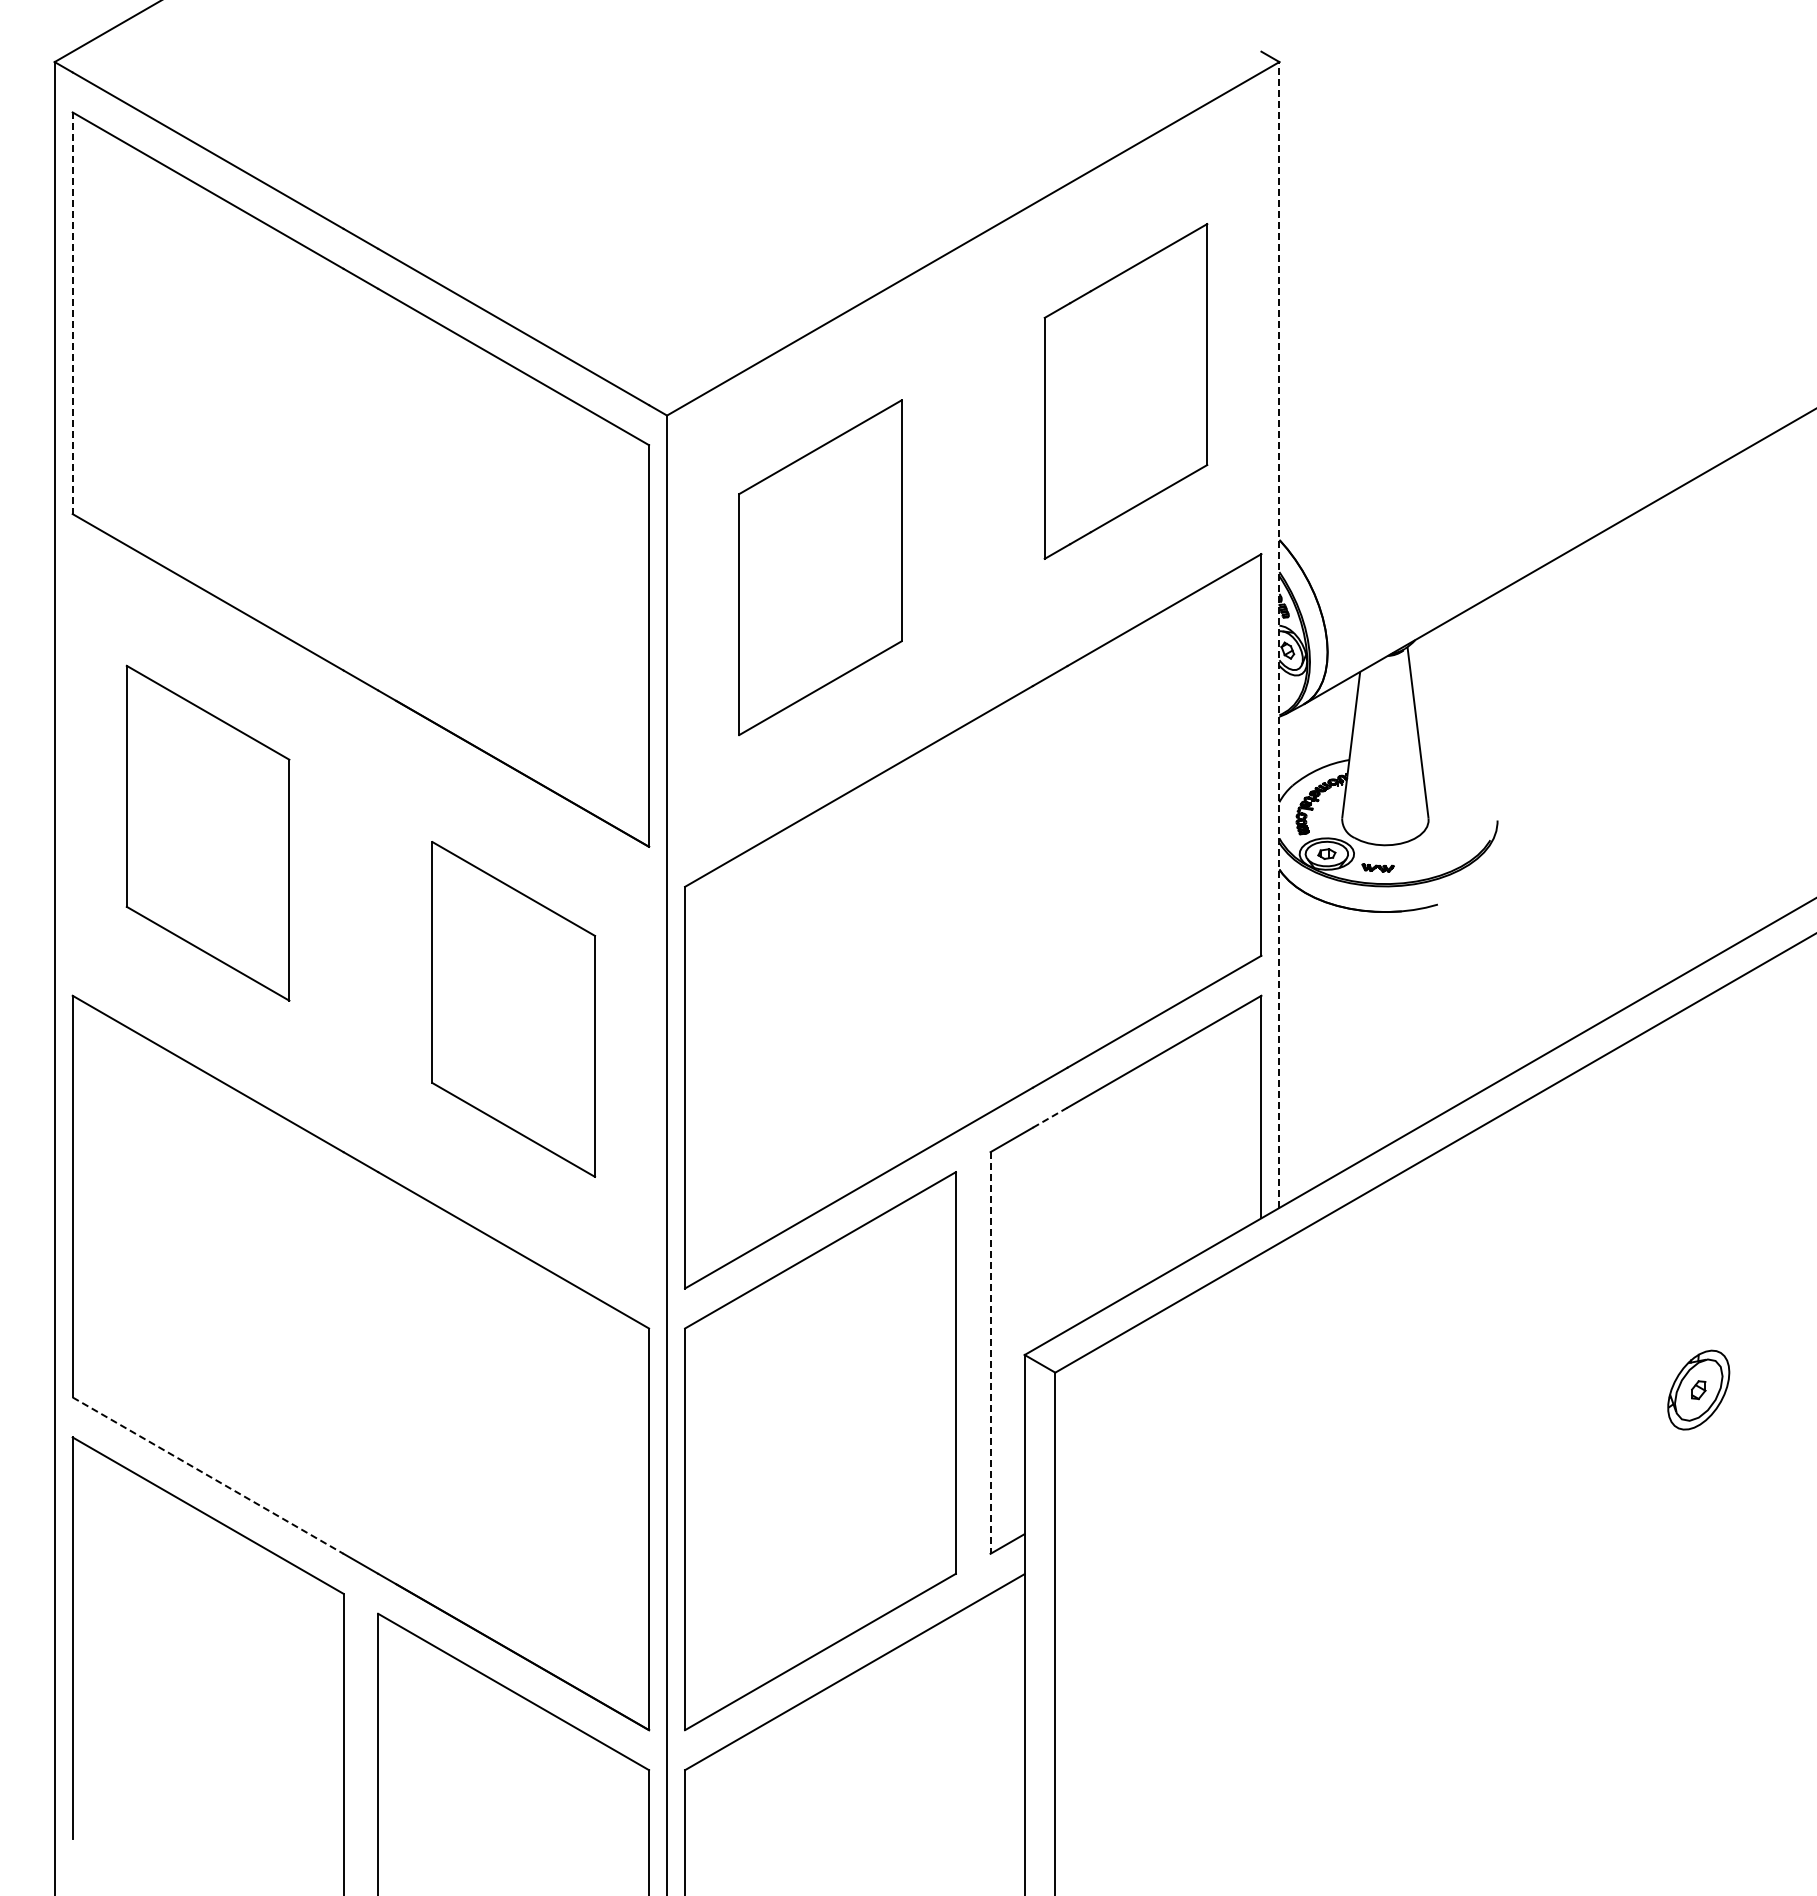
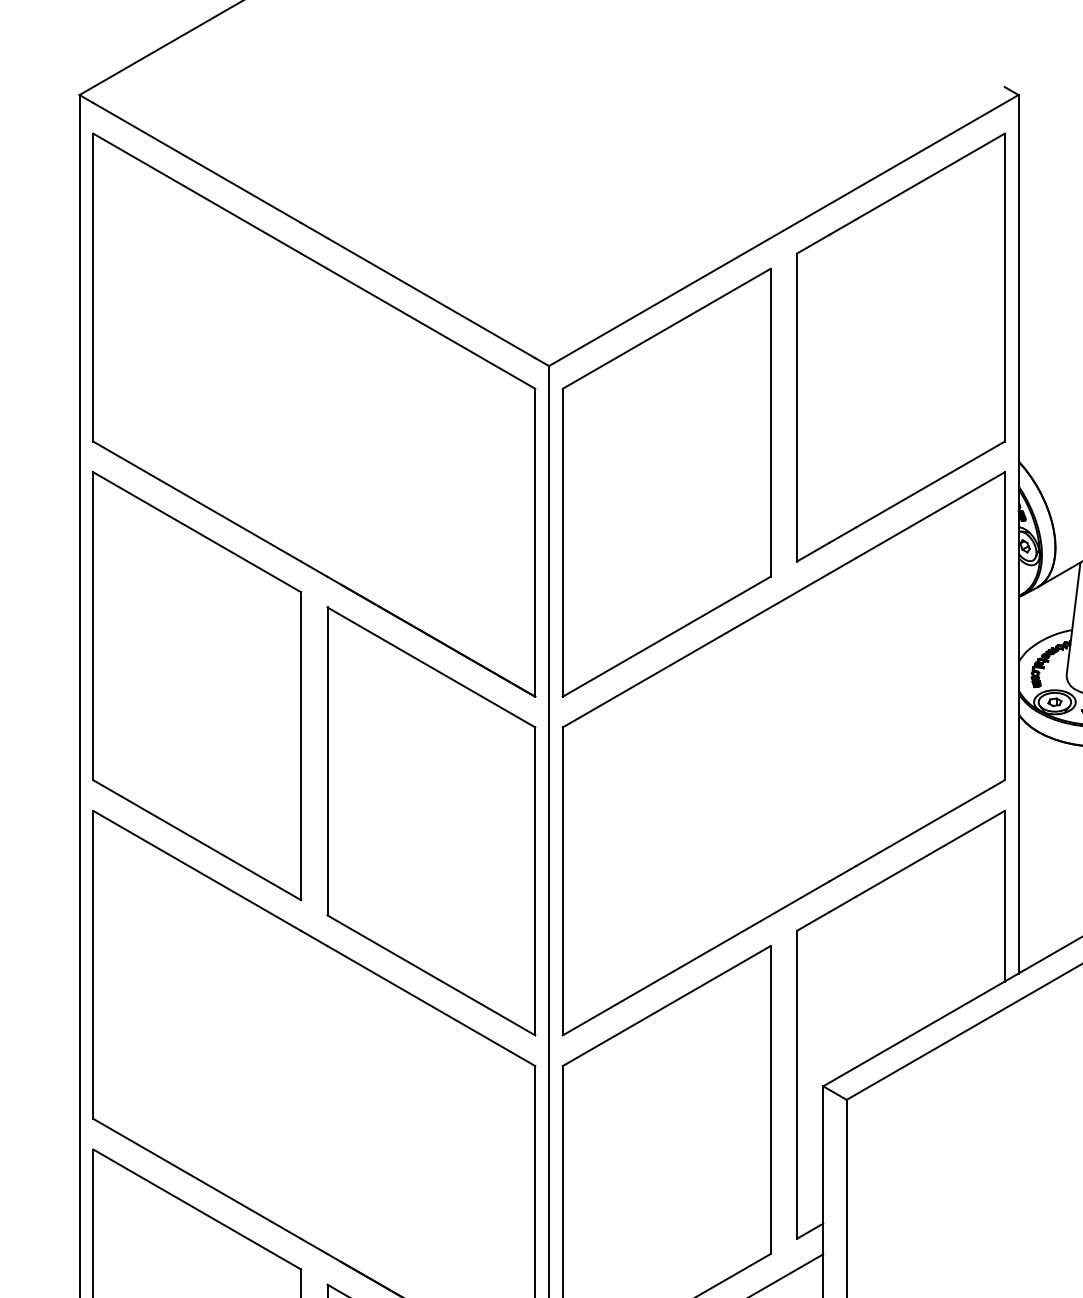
line: (72, 313) -> (93, 287), dashed -> solid
part: (1125, 391) -> (900, 347), size x1.67
part: (820, 567) -> (666, 482), size x1.67
line: (1279, 635) -> (1018, 534), dashed -> solid
part: (207, 833) -> (196, 686), size x1.67
part: (513, 1009) -> (431, 821), size x1.67
line: (1050, 1117) -> (843, 904), dashed -> solid
line: (990, 1352) -> (797, 1084), dashed -> solid
line: (208, 1475) -> (197, 1178), dashed -> solid

